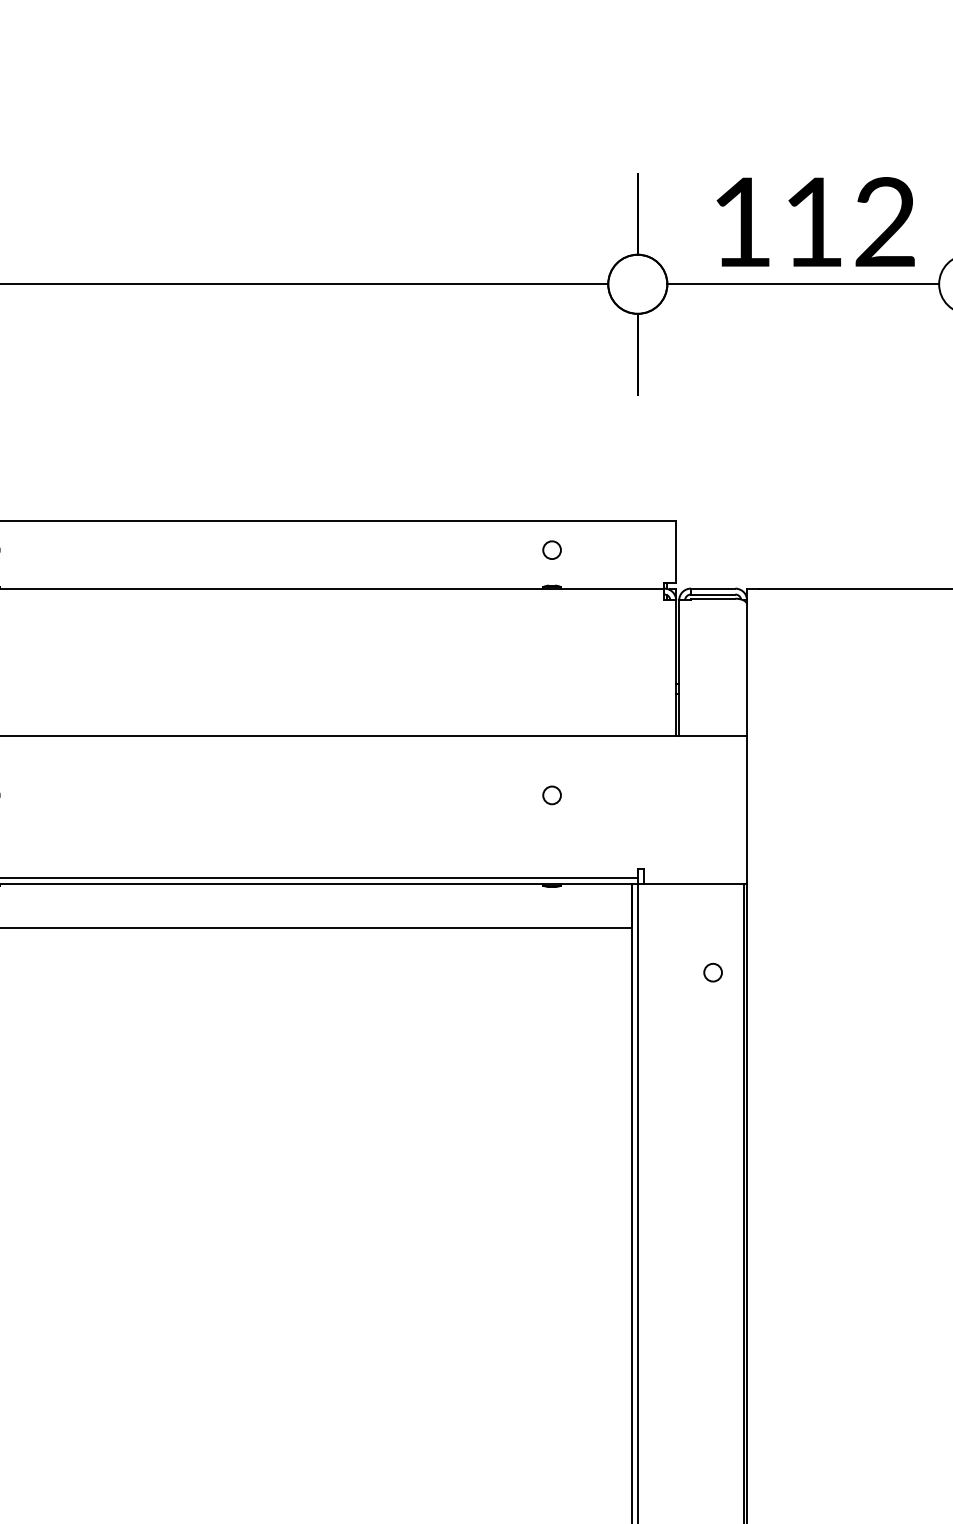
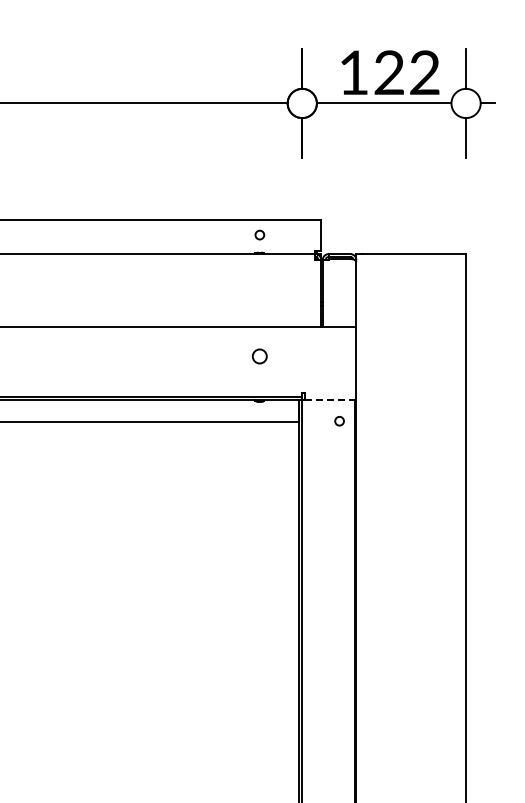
text: (811, 221) -> (388, 72), 112 -> 122
circle: (551, 795) -> (259, 356), size x1.6
line: (694, 884) -> (330, 400), solid -> dashed
circle: (712, 973) -> (339, 421), moved

